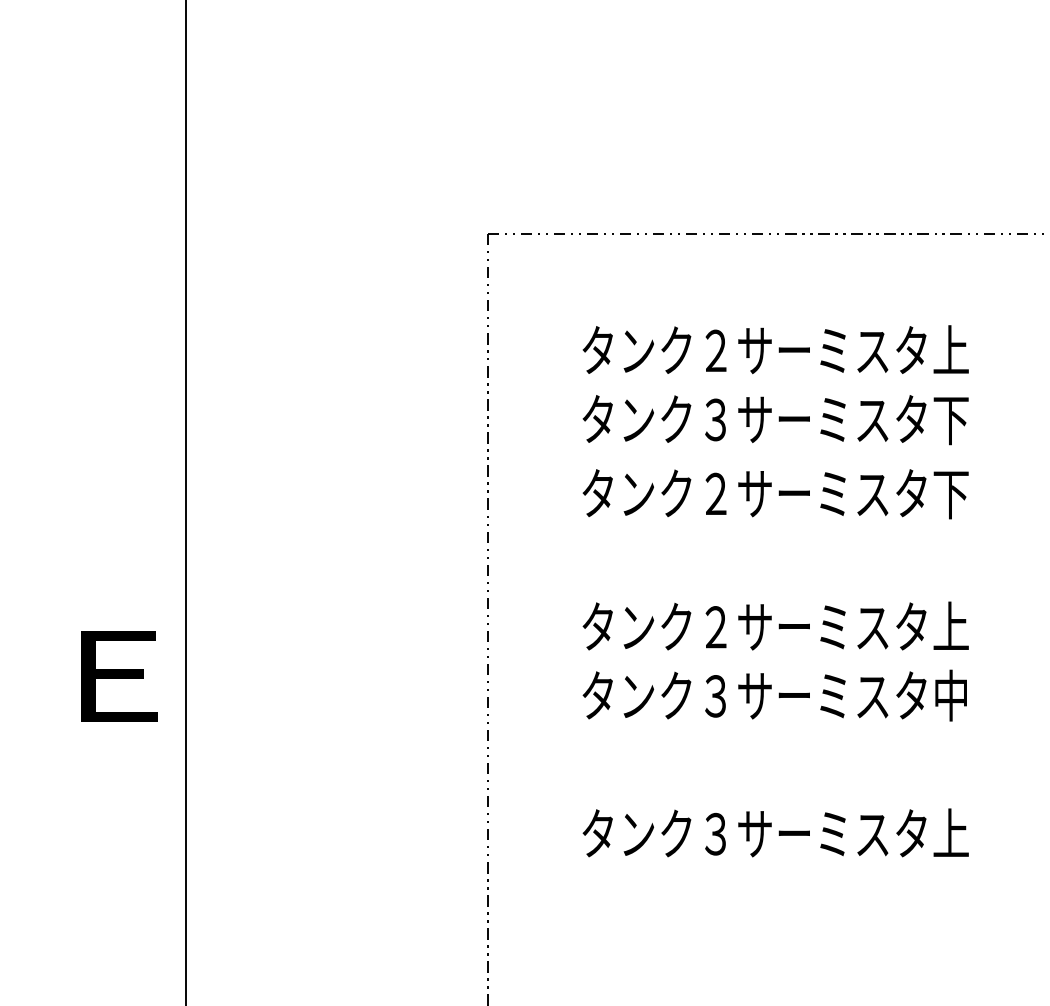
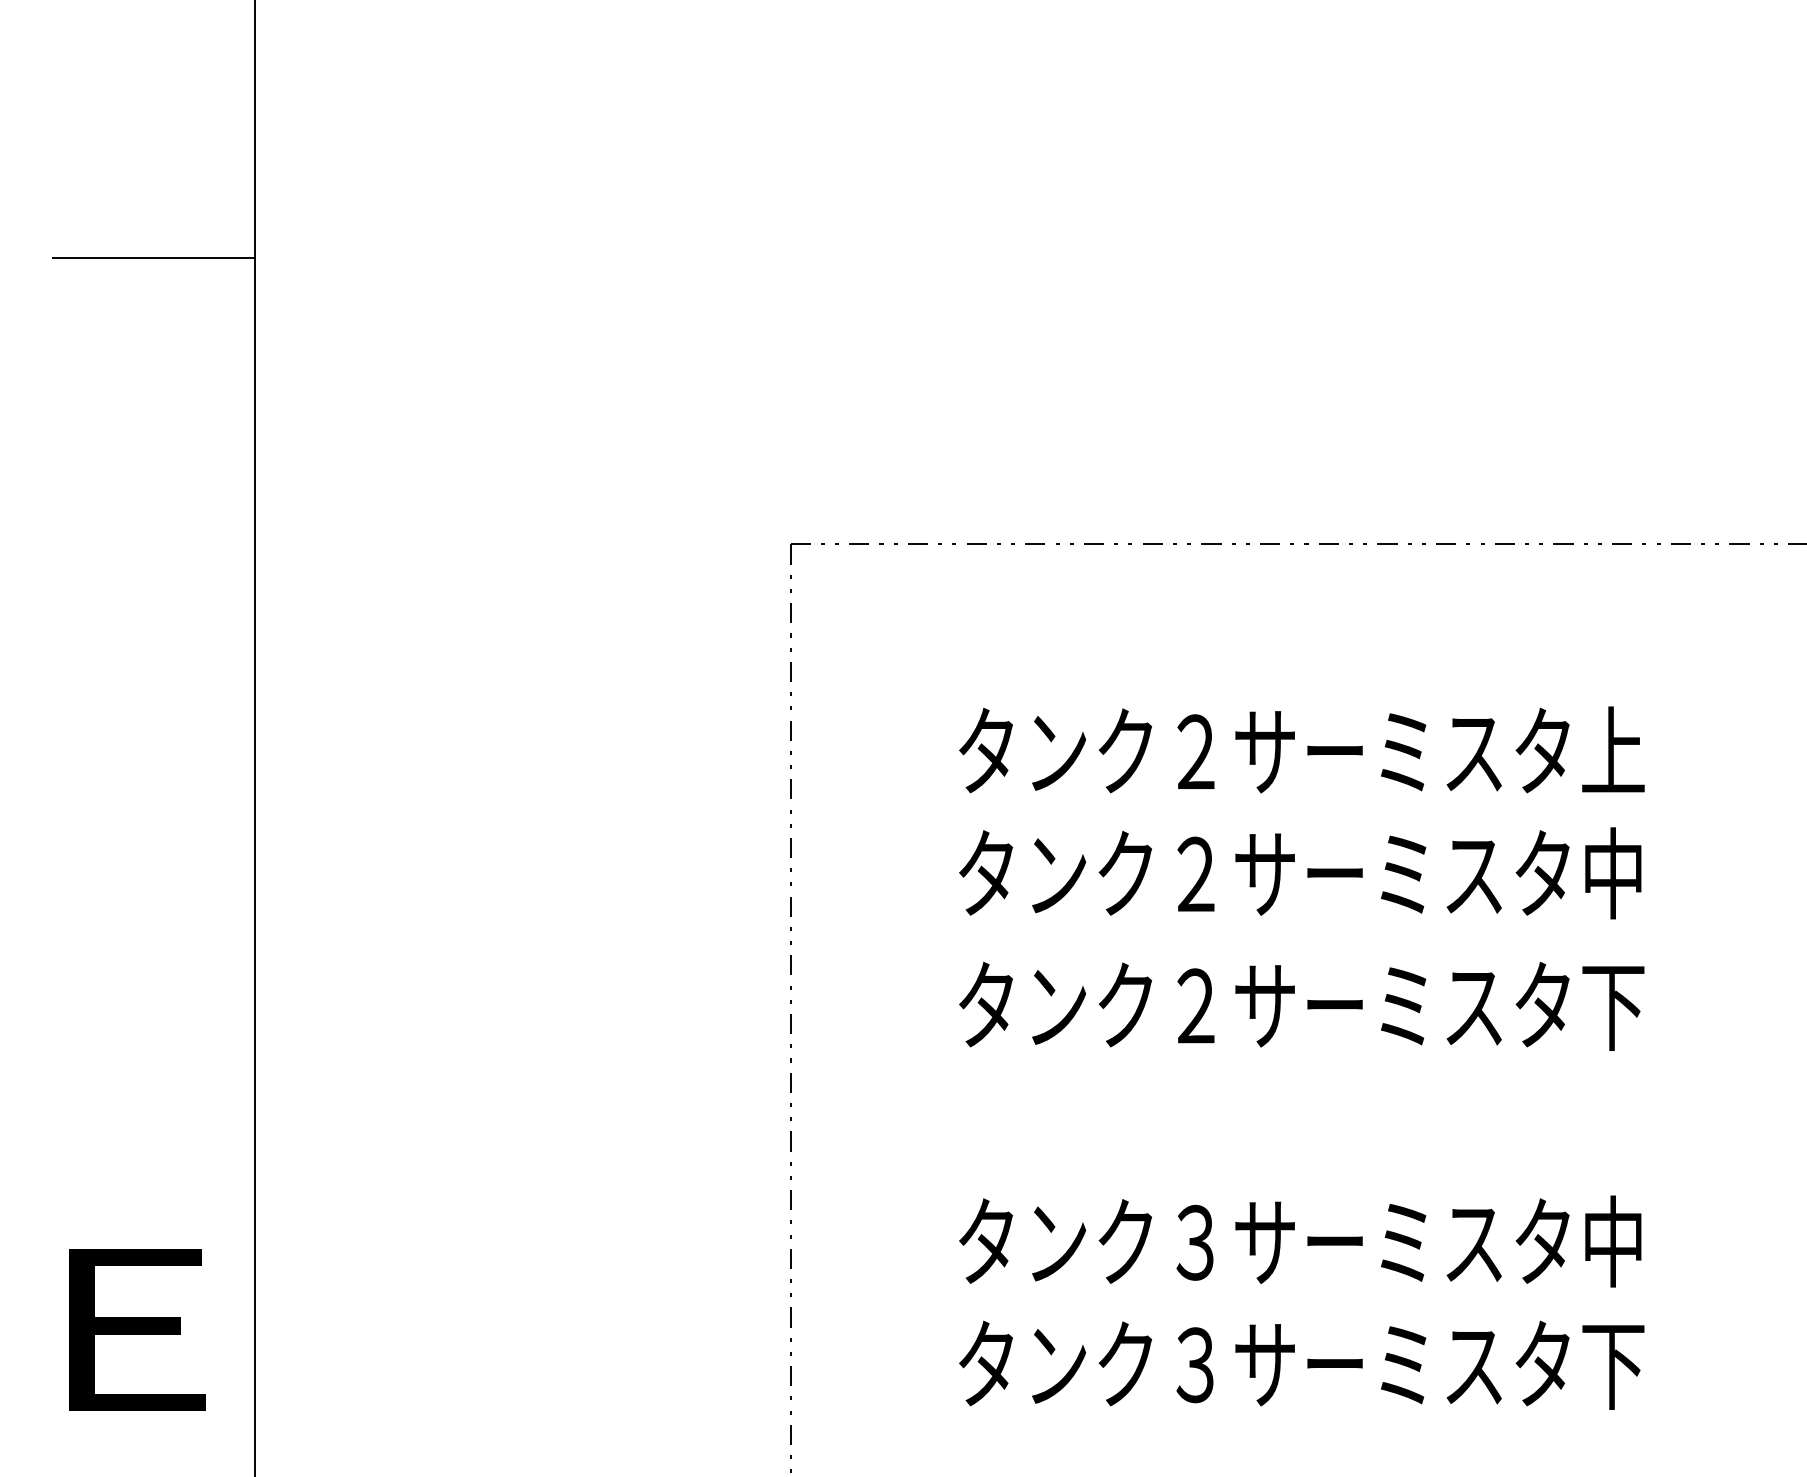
line: (129, 72) -> (154, 257), added
text: (836, 419) -> (1409, 873), タンク３サーミスタ下 -> タンク２サーミスタ中
text: (836, 626) -> (1409, 1241), タンク２サーミスタ上 -> タンク３サーミスタ中
text: (950, 695) -> (1612, 1363), タンク３サーミスタ中 -> タンク３サーミスタ下

